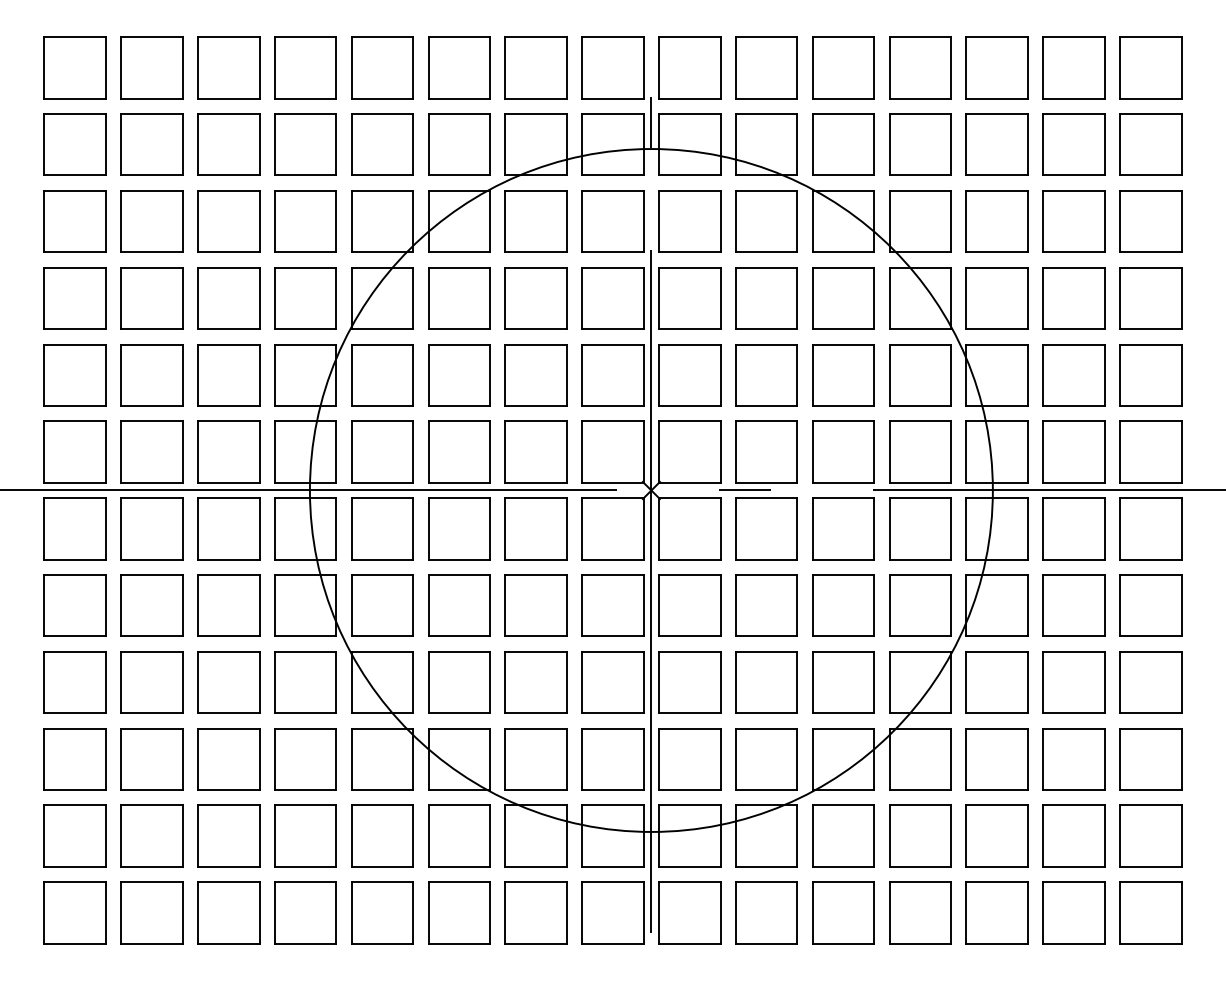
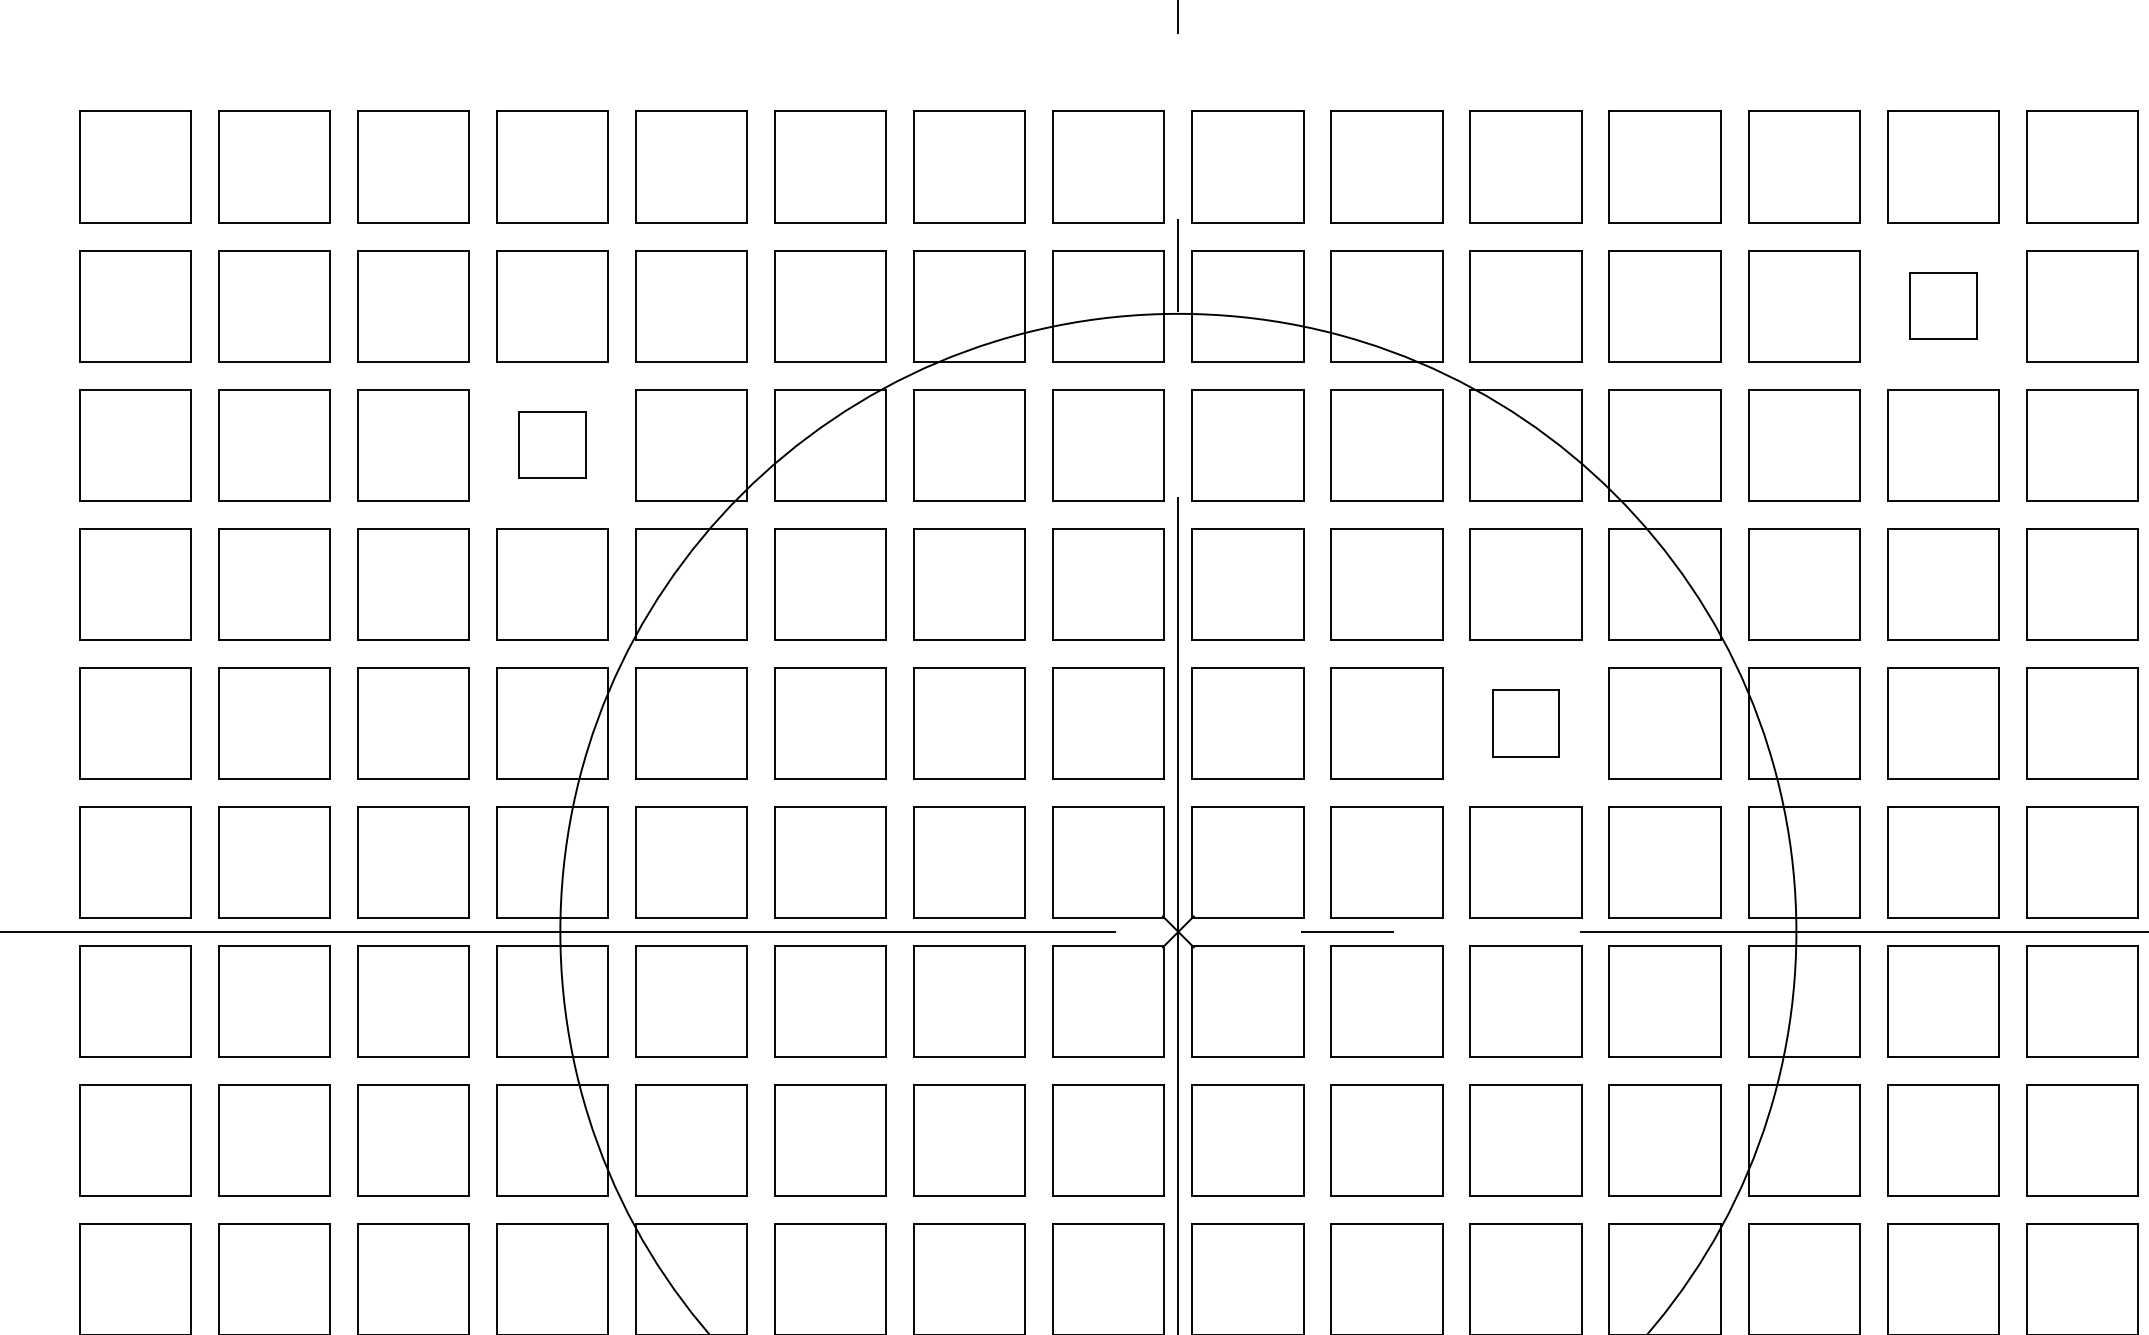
part: (1073, 144) -> (1942, 305), size x0.6
part: (305, 221) -> (552, 445), size x0.6
part: (843, 375) -> (1526, 723), size x0.6

